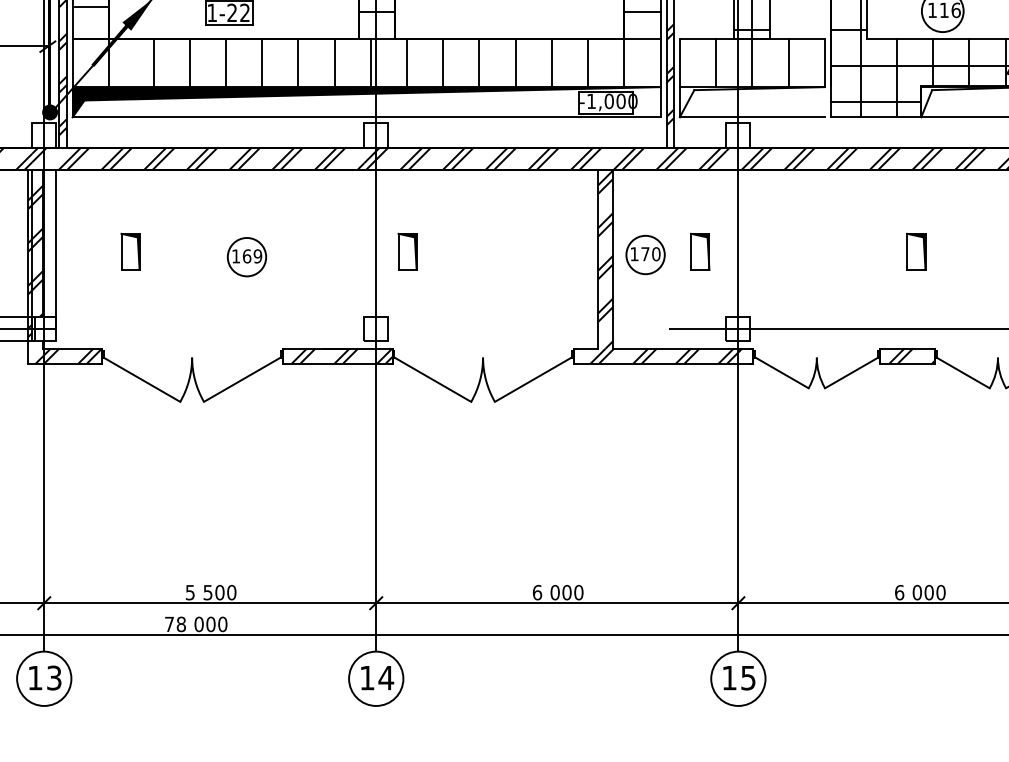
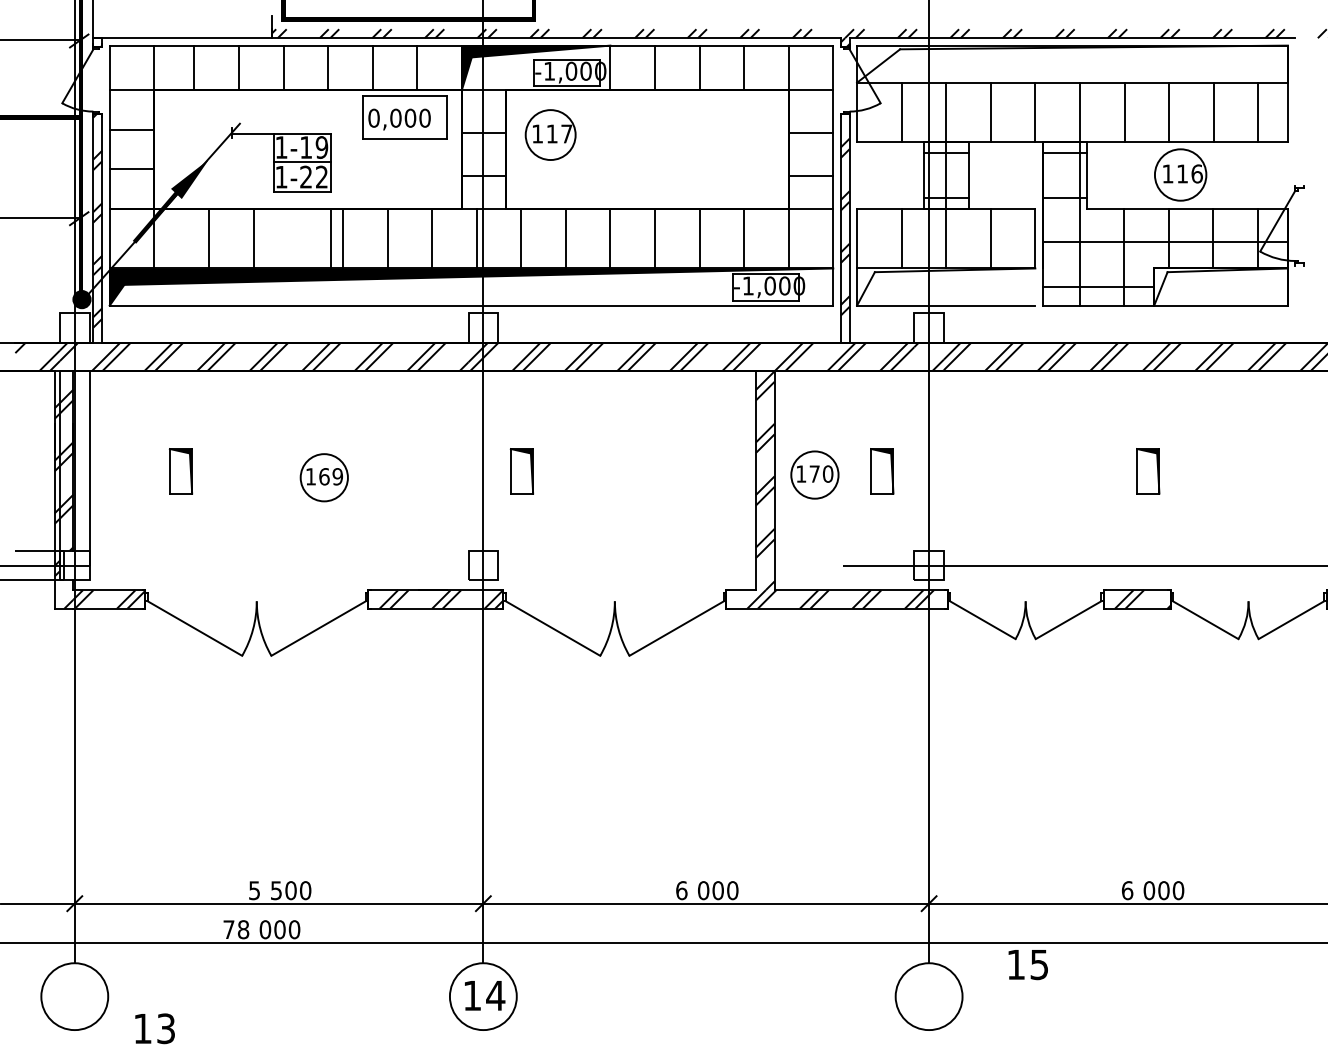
line: (226, 62) -> (331, 238), moved
text: (44, 677) -> (154, 1028), moved
text: (738, 678) -> (1027, 965), moved

